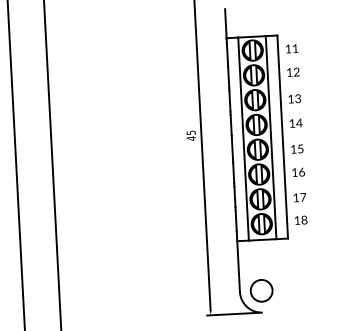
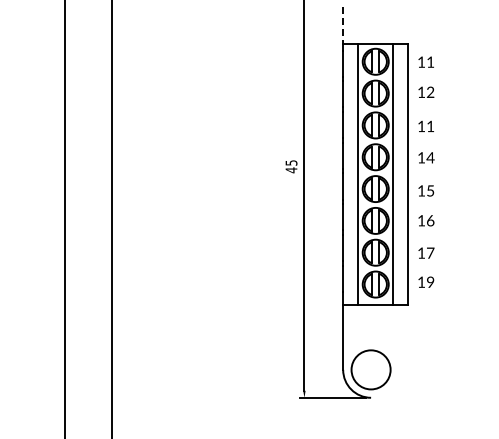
line: (226, 23) -> (343, 25), solid -> dashed
text: (298, 98) -> (430, 126), 13 -> 11
text: (304, 220) -> (430, 282), 18 -> 19
circle: (261, 290) -> (371, 369), size x1.4

